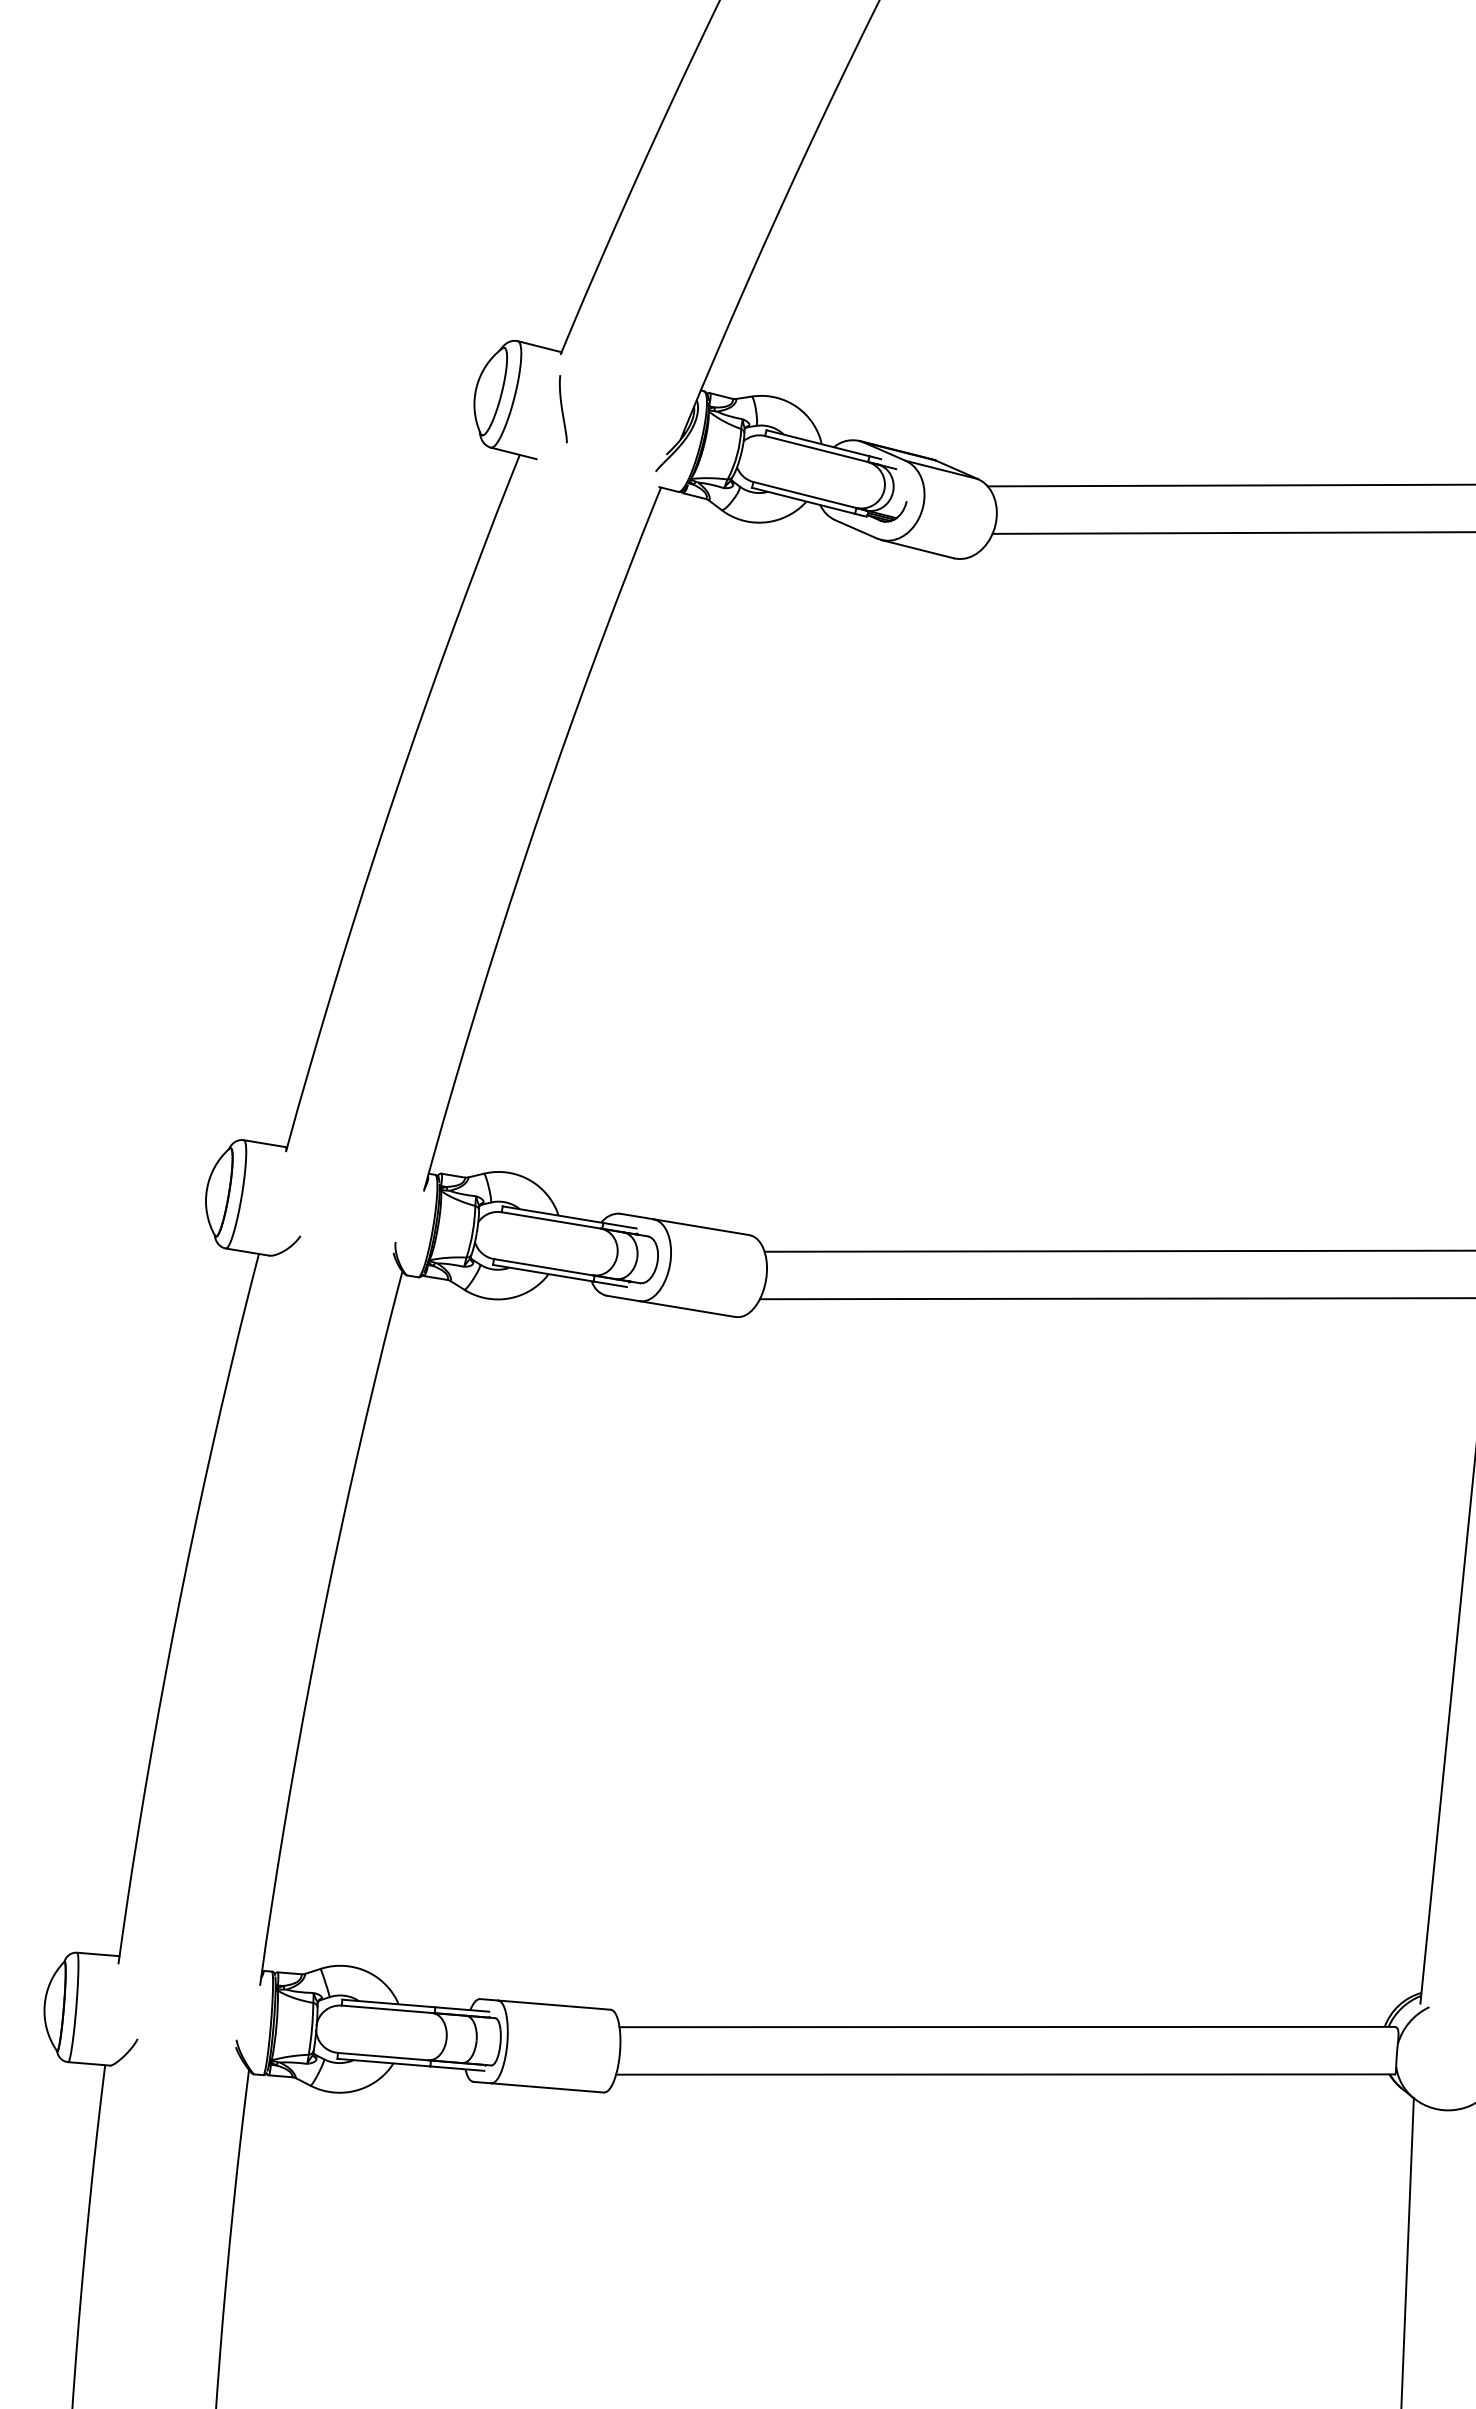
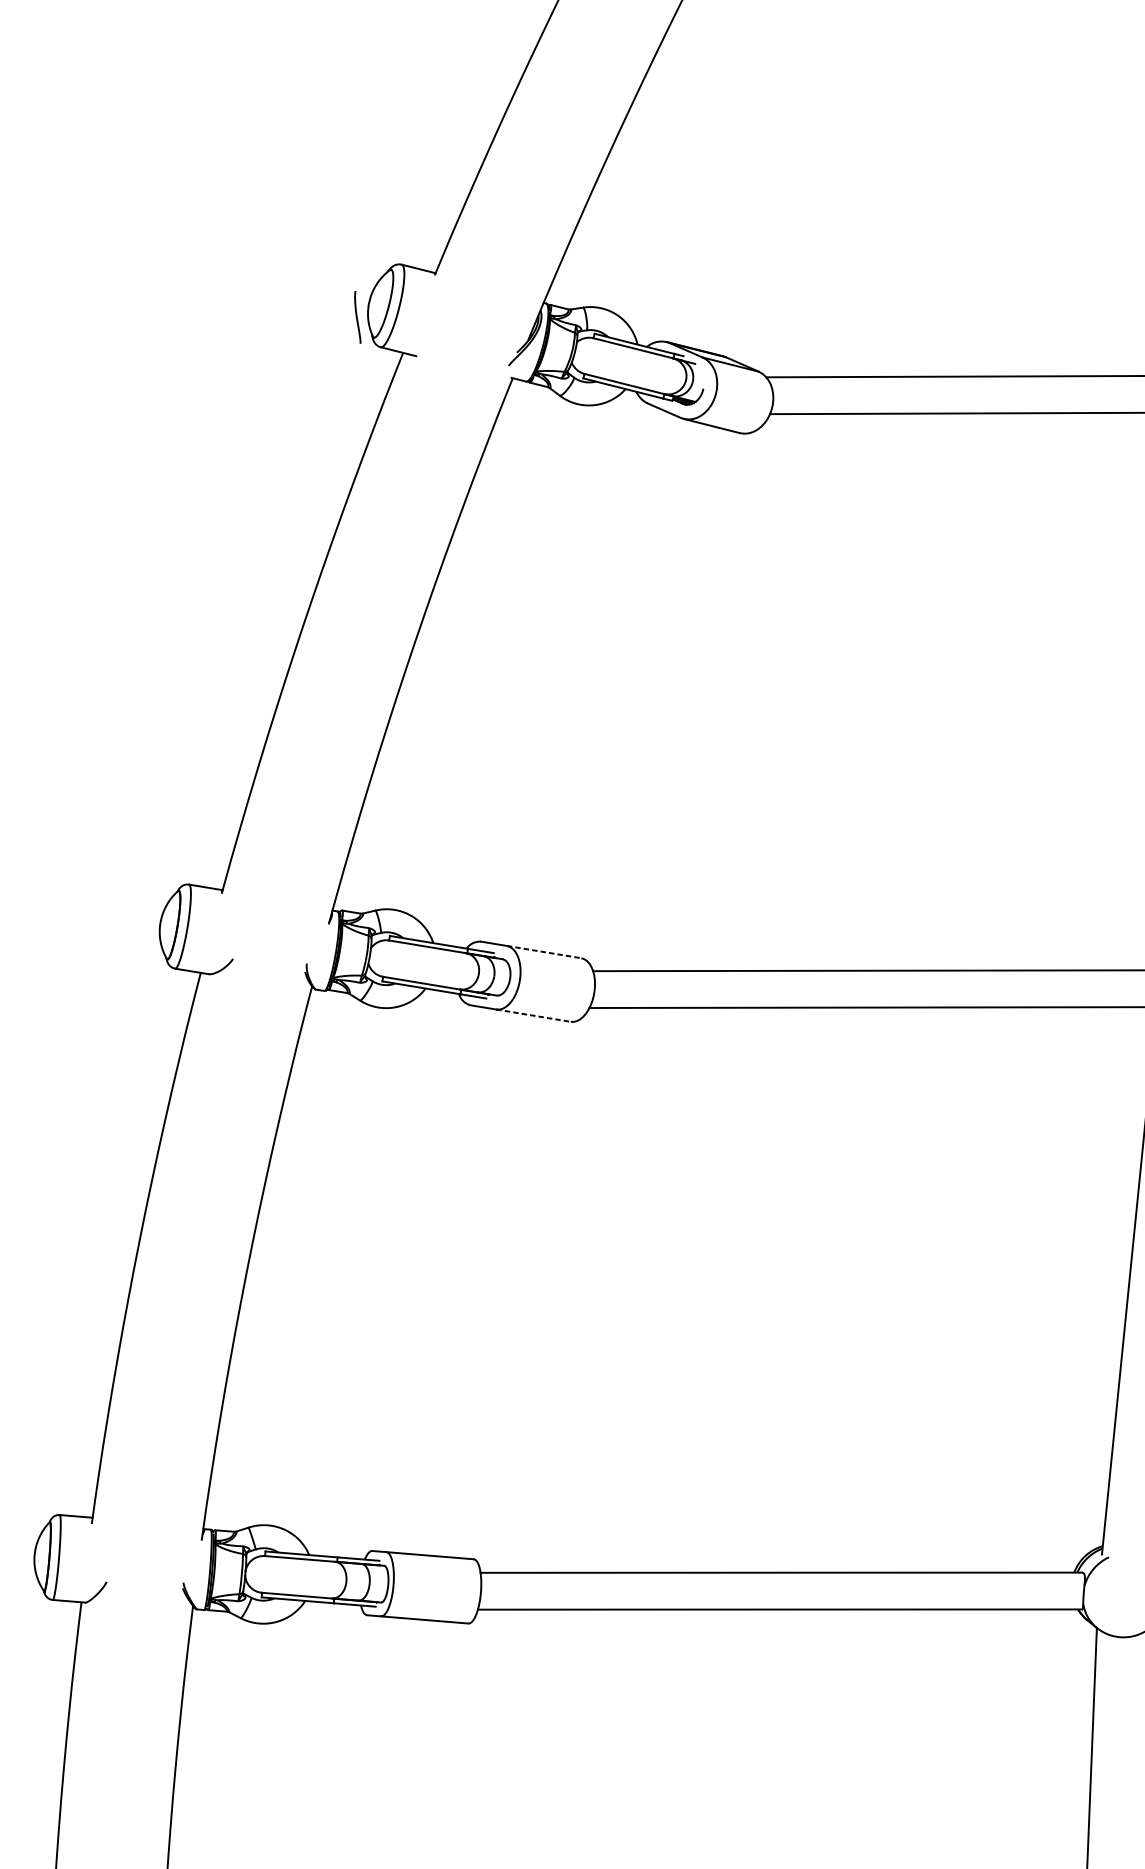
curve: (562, 409) -> (357, 317), moved
line: (701, 1227) -> (544, 952), solid -> dashed
line: (687, 1309) -> (533, 1015), solid -> dashed

